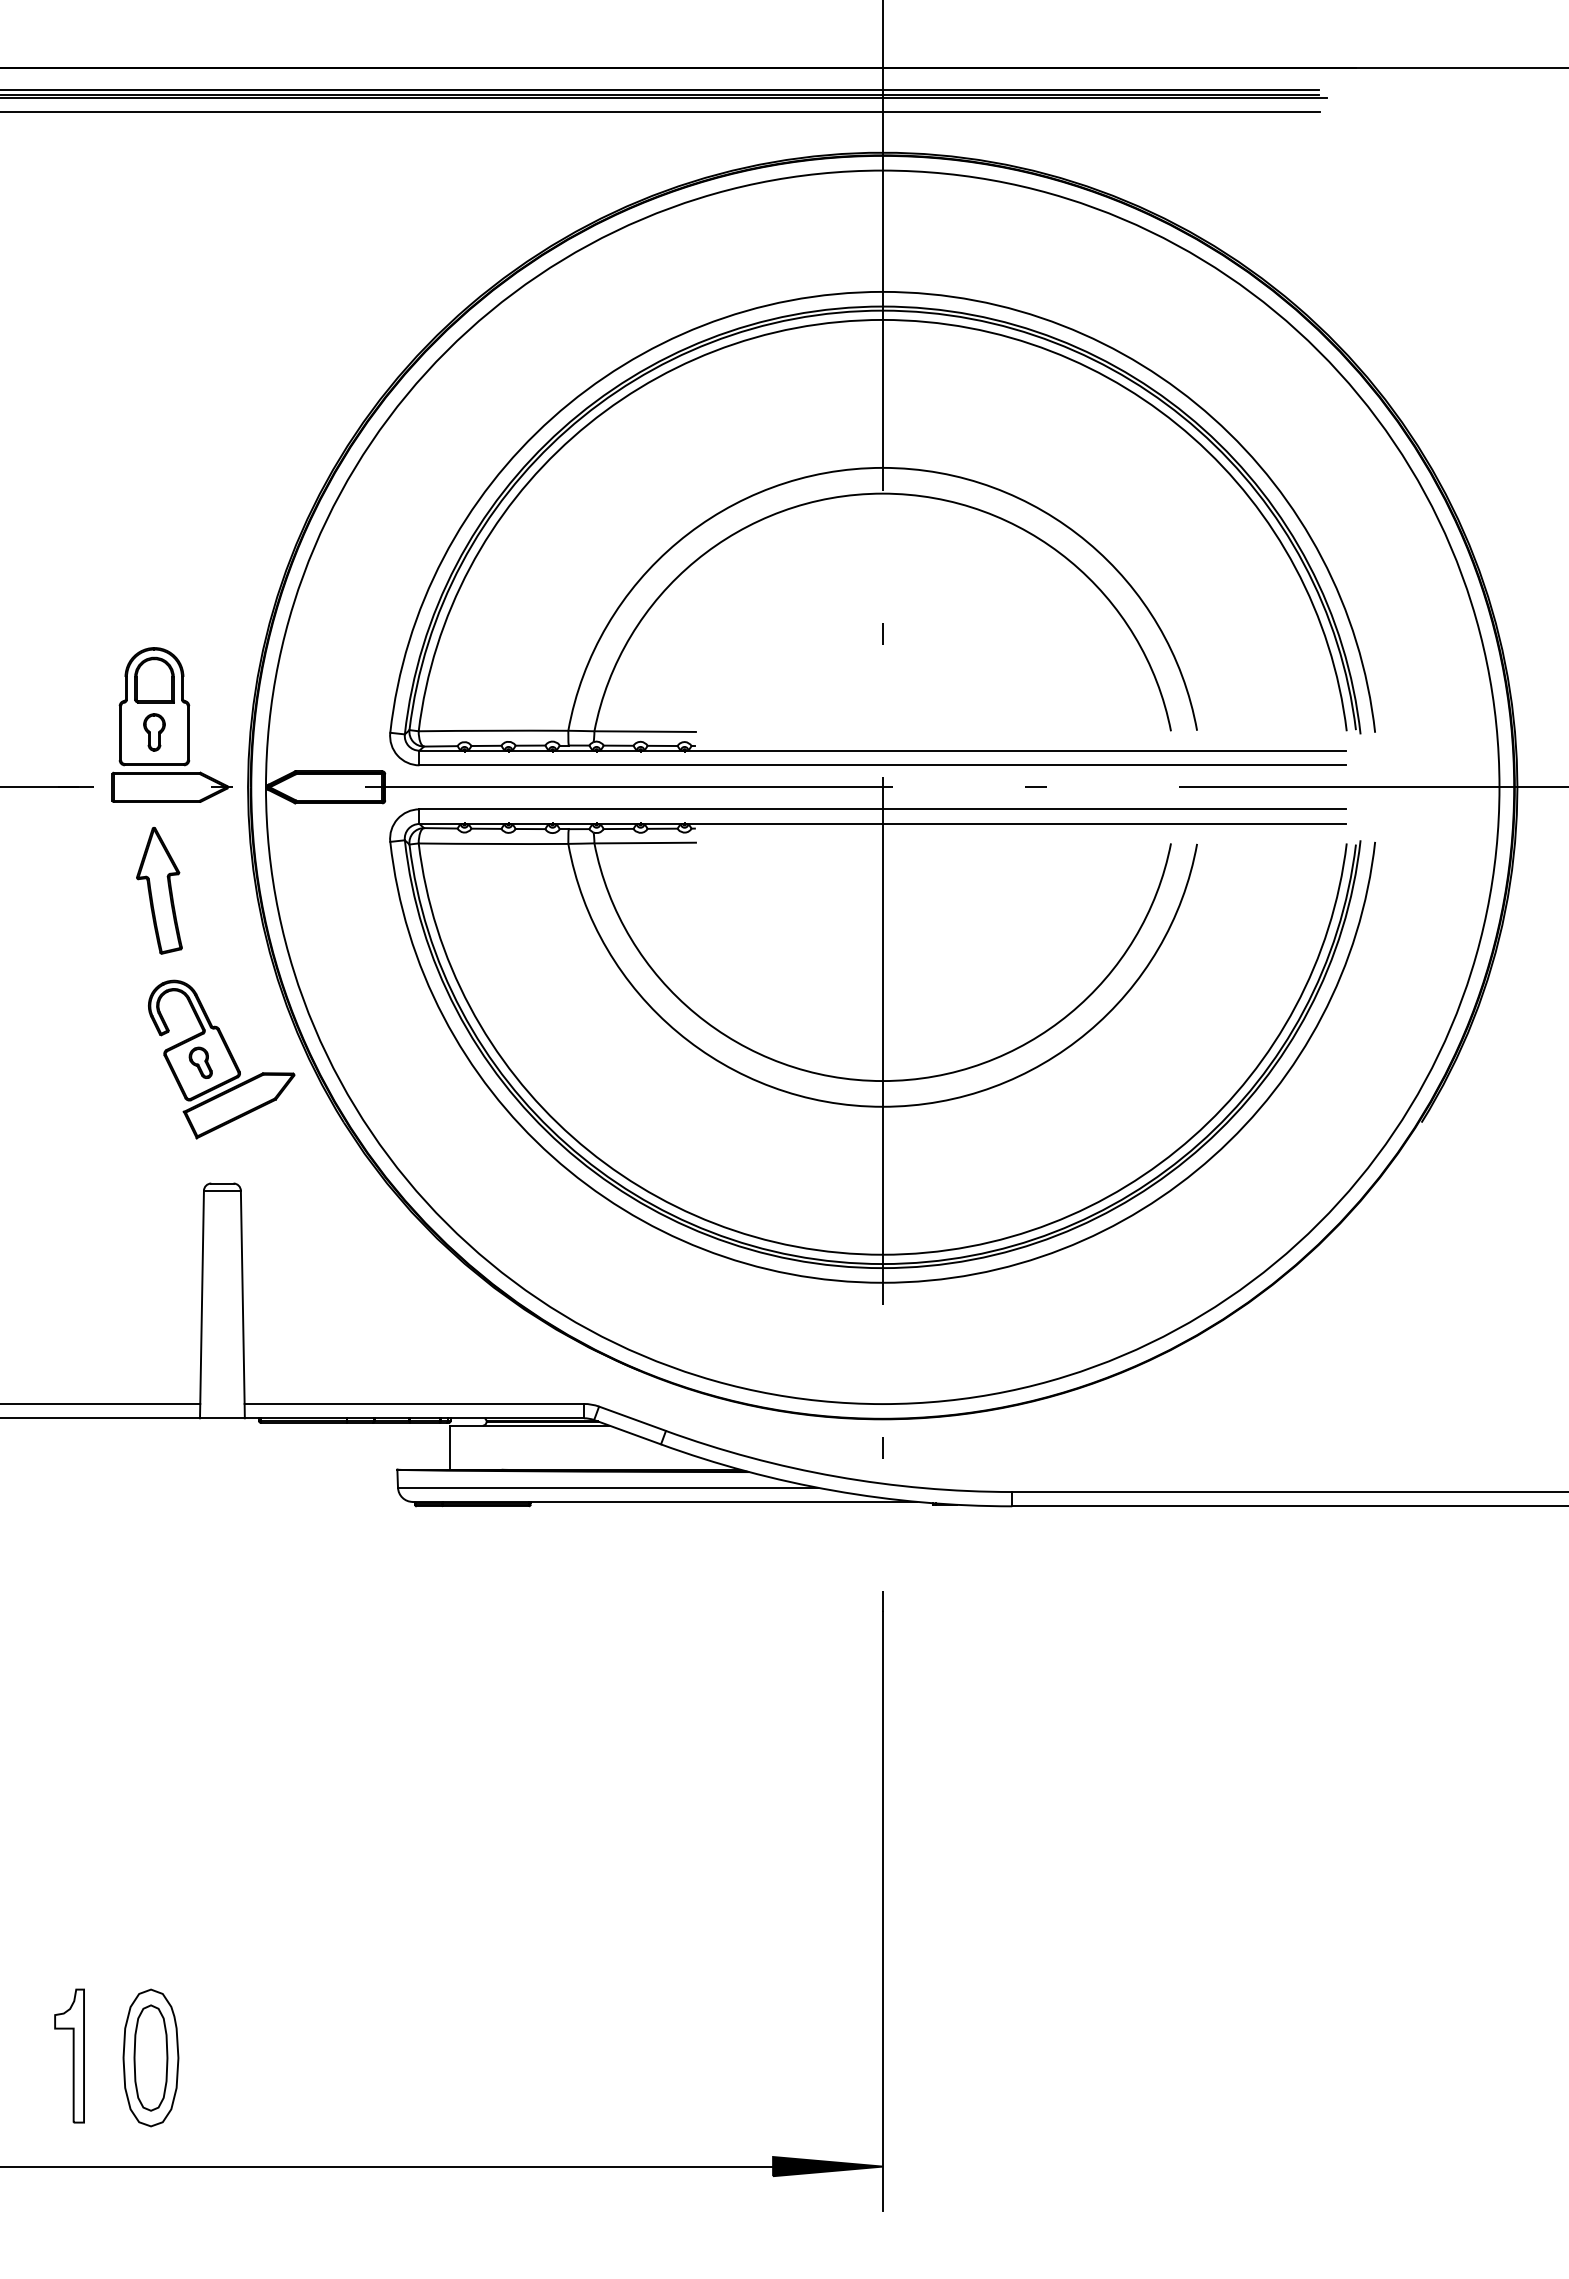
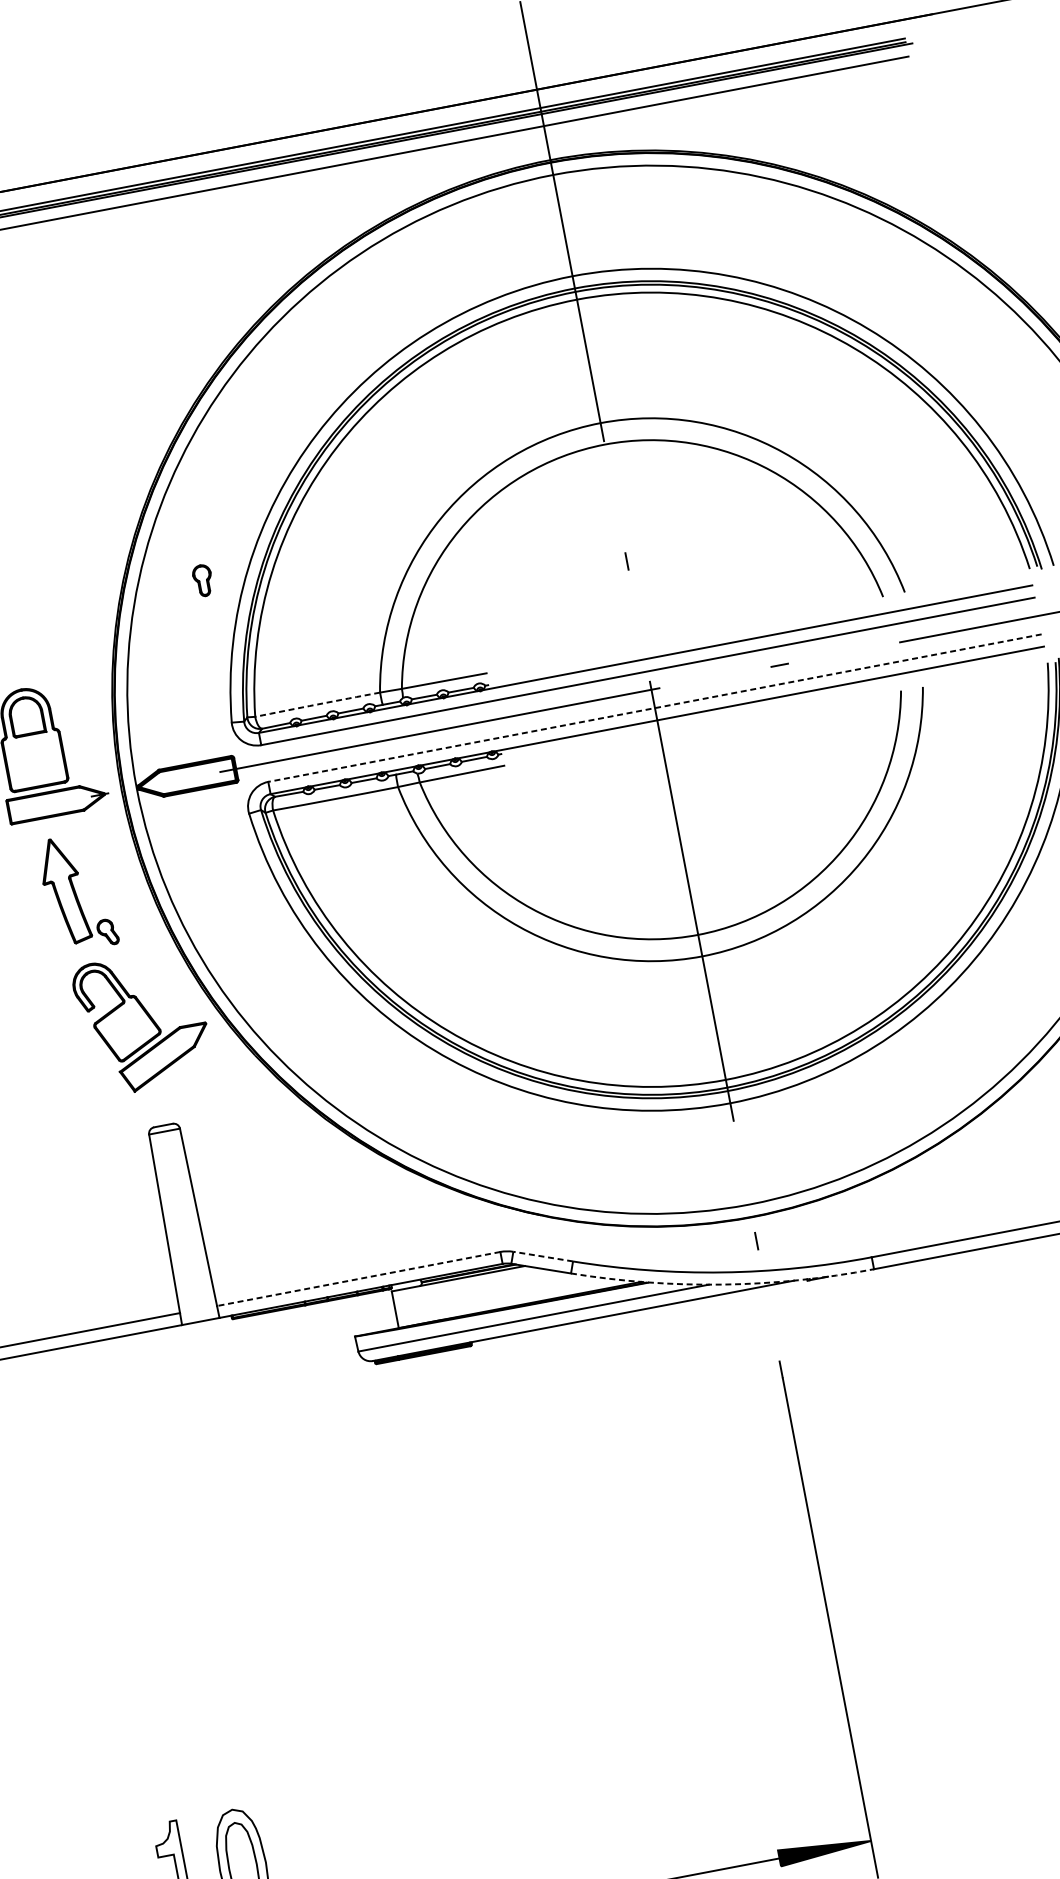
arc: (493, 730) -> (317, 704), solid -> dashed
part: (154, 732) -> (203, 580), moved
line: (882, 809) -> (654, 708), solid -> dashed
part: (200, 1062) -> (107, 932), moved
line: (414, 1403) -> (358, 1278), solid -> dashed
line: (632, 1418) -> (543, 1256), solid -> dashed
arc: (833, 1490) -> (722, 1284), solid -> dashed

